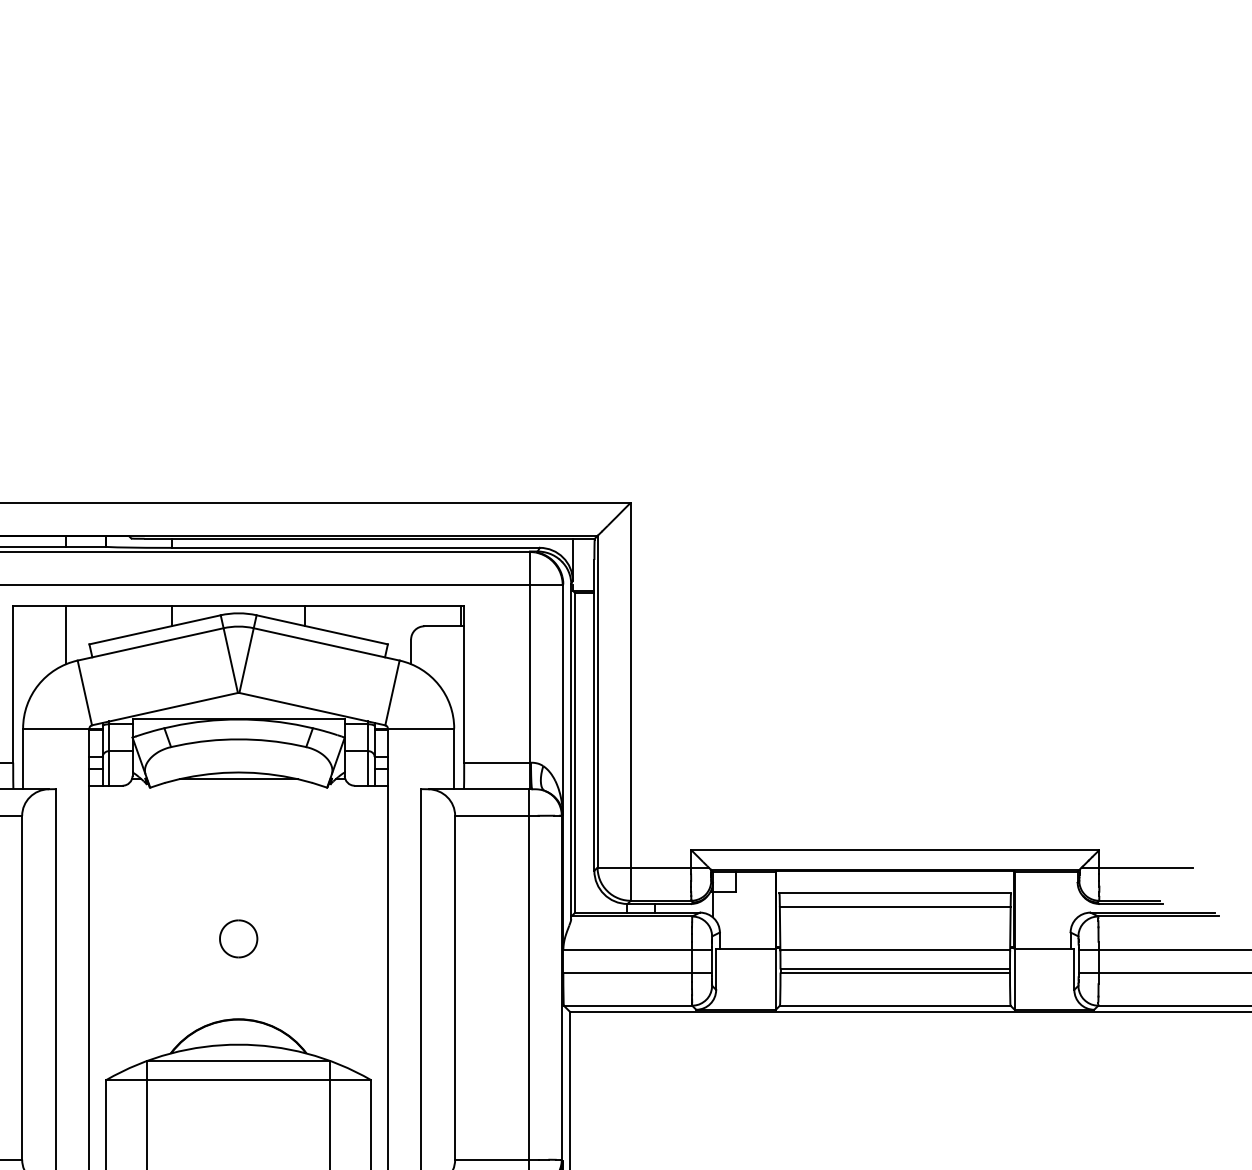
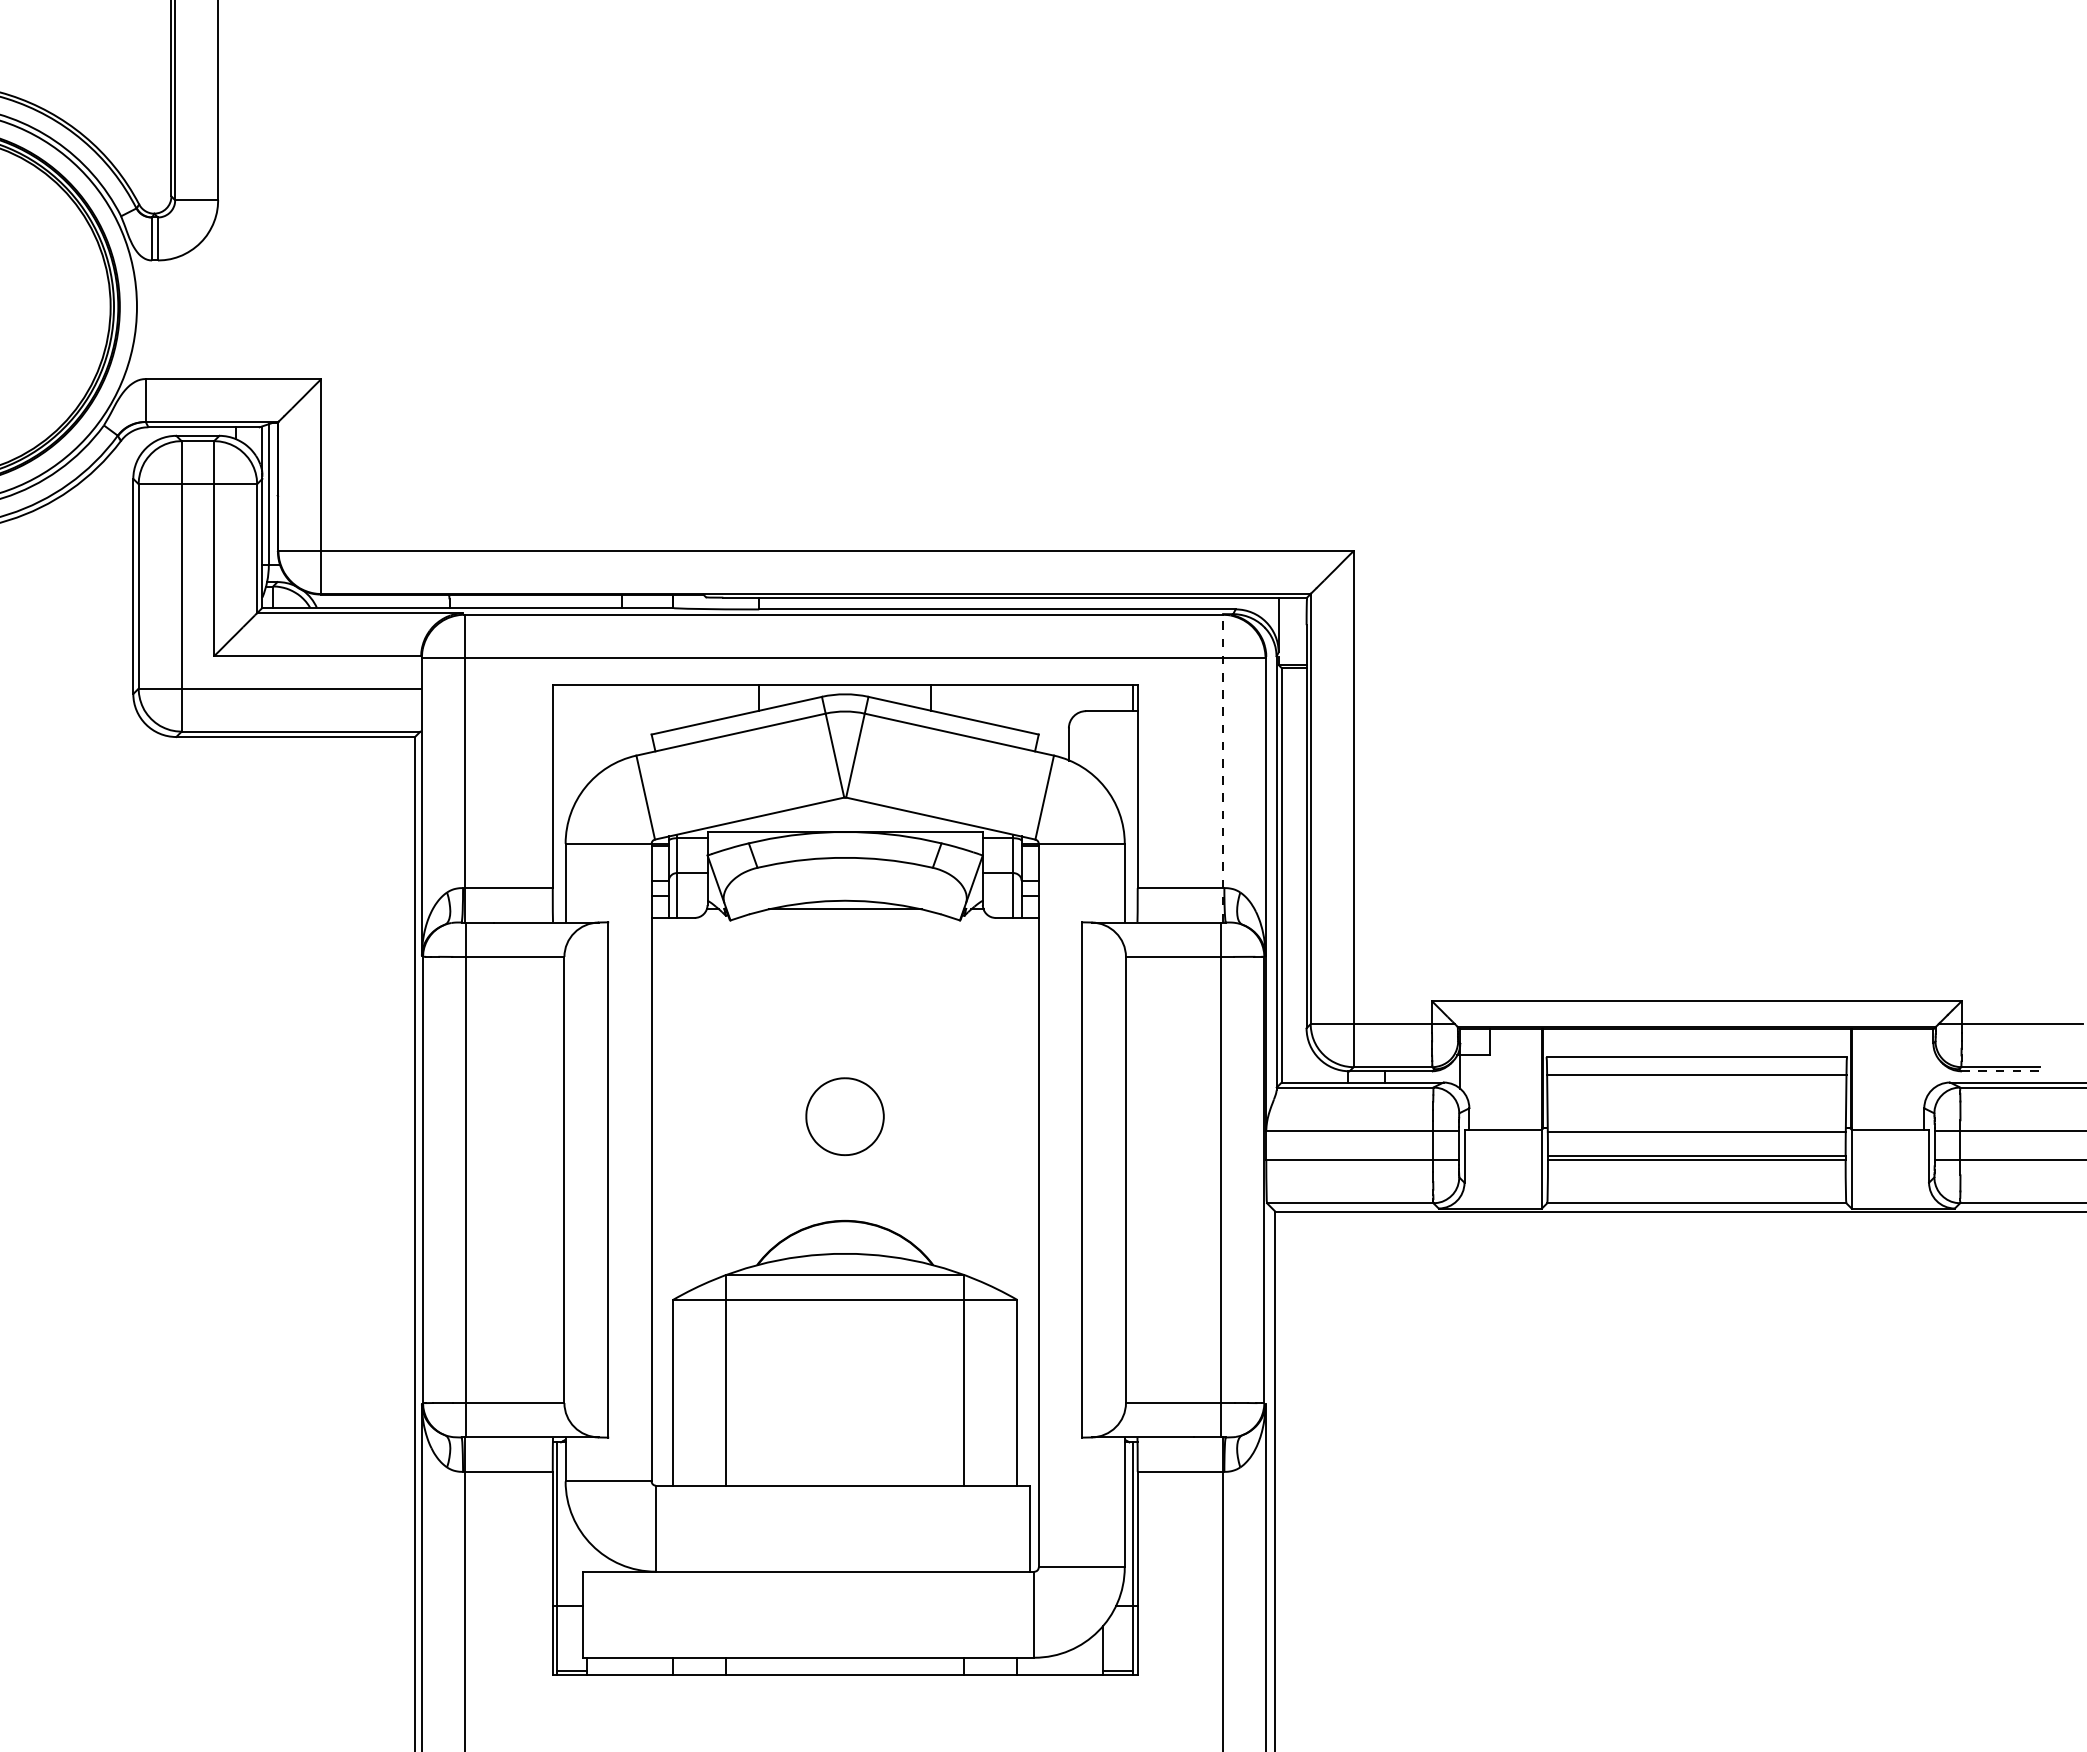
line: (66, 635) -> (621, 722), removed
line: (529, 670) -> (1222, 768), solid -> dashed
line: (1131, 904) -> (2003, 1071), solid -> dashed
part: (238, 938) -> (845, 1116), size x1.6

